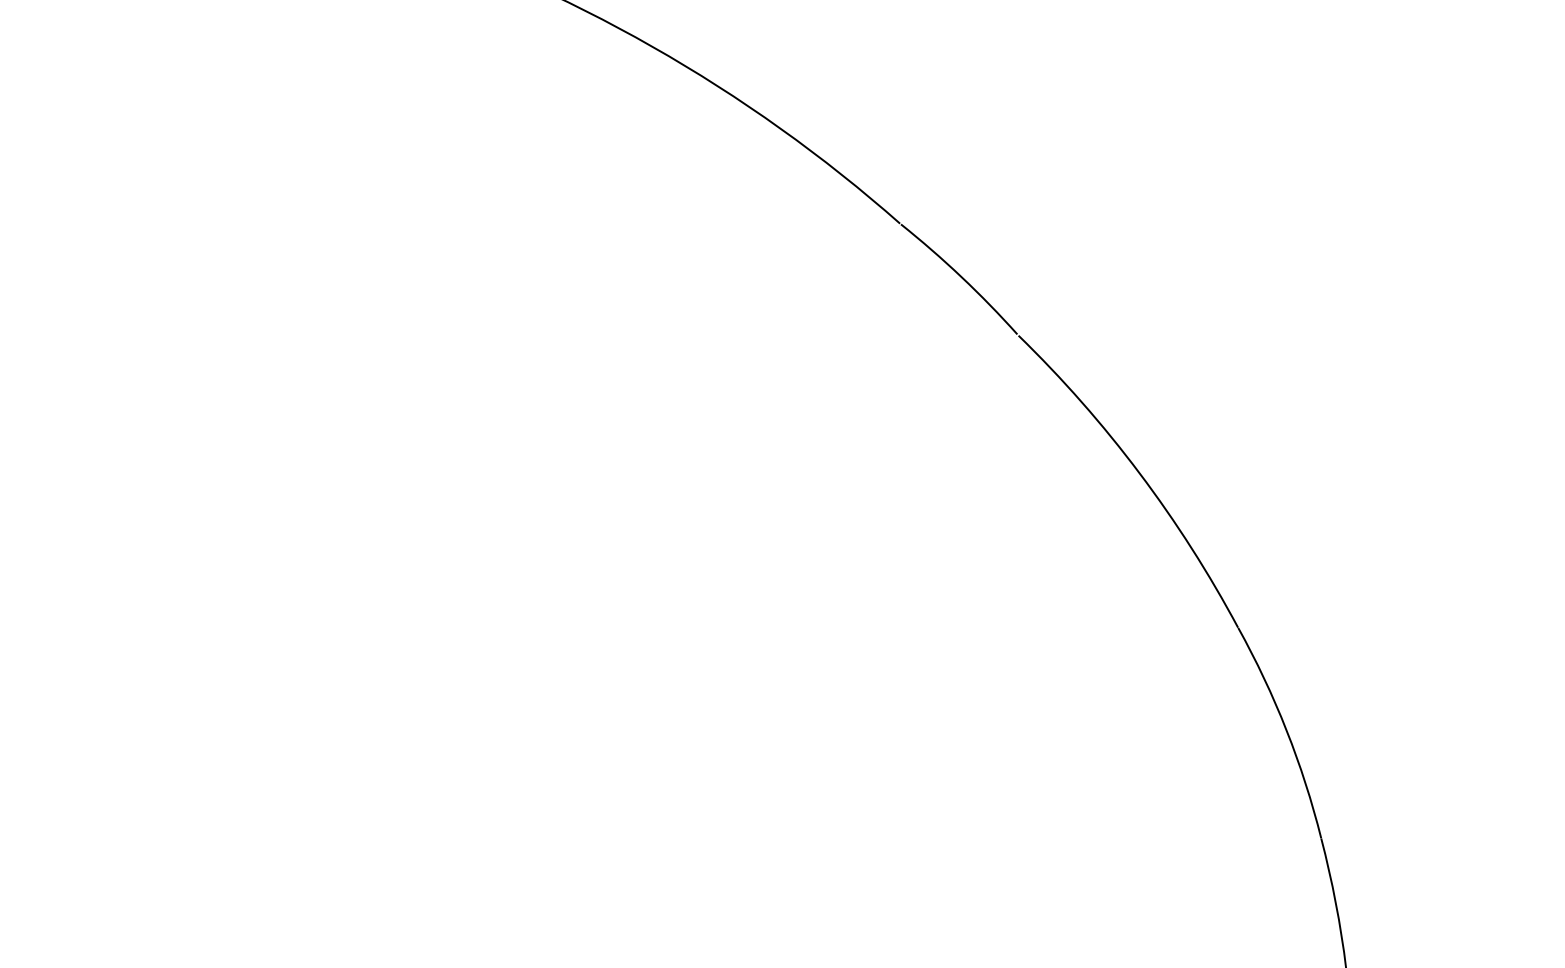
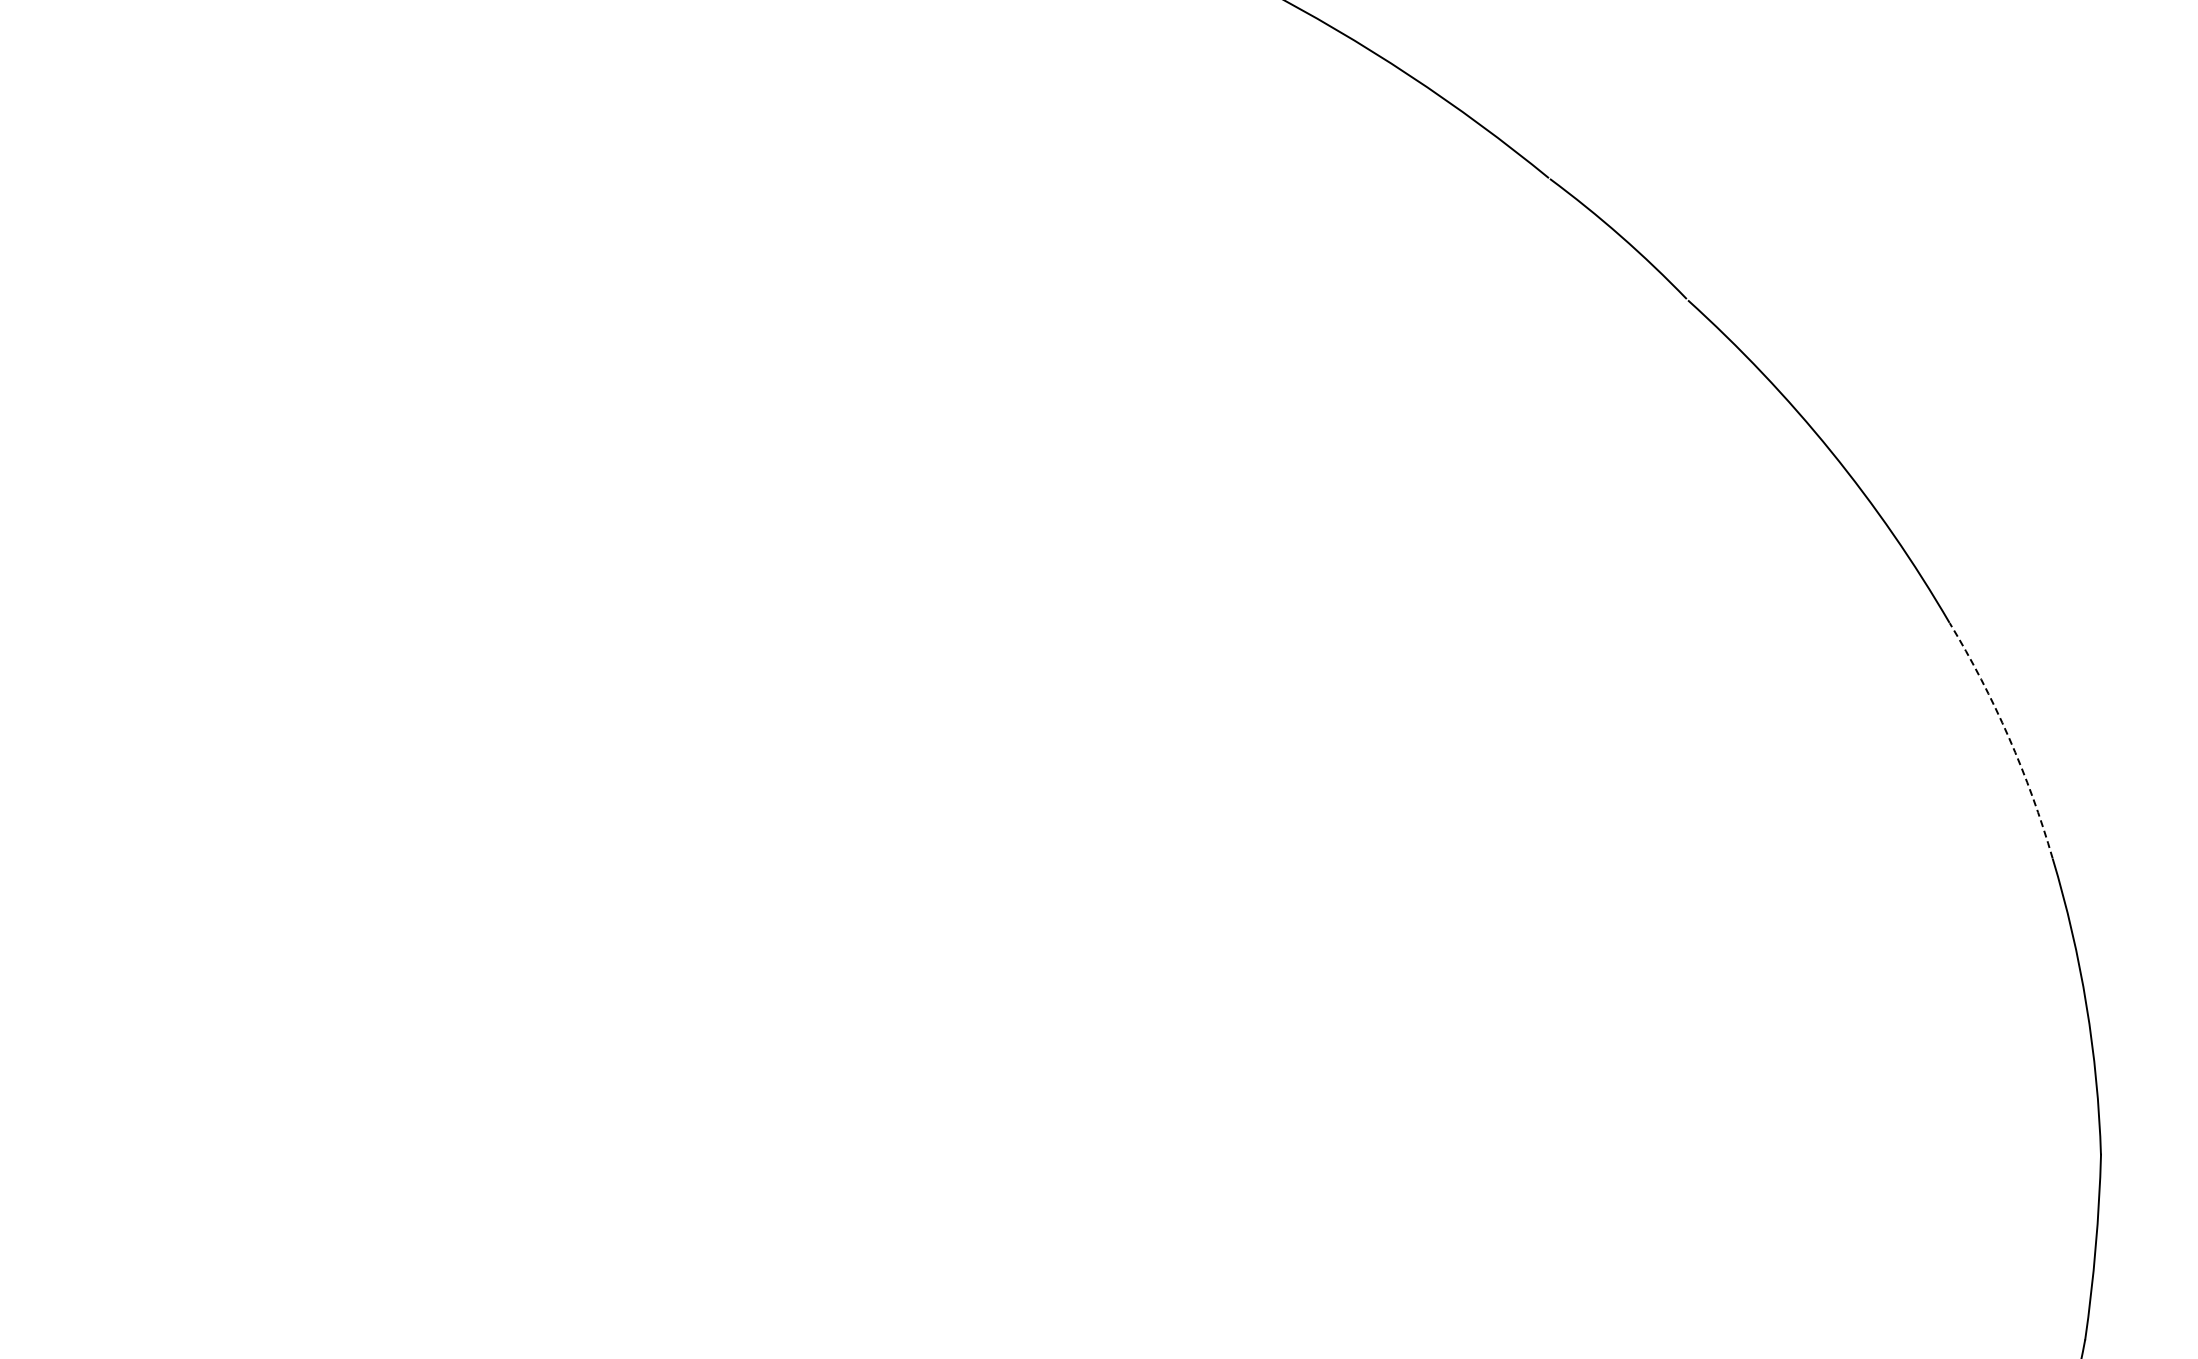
arc: (1286, 730) -> (2008, 737), solid -> dashed

